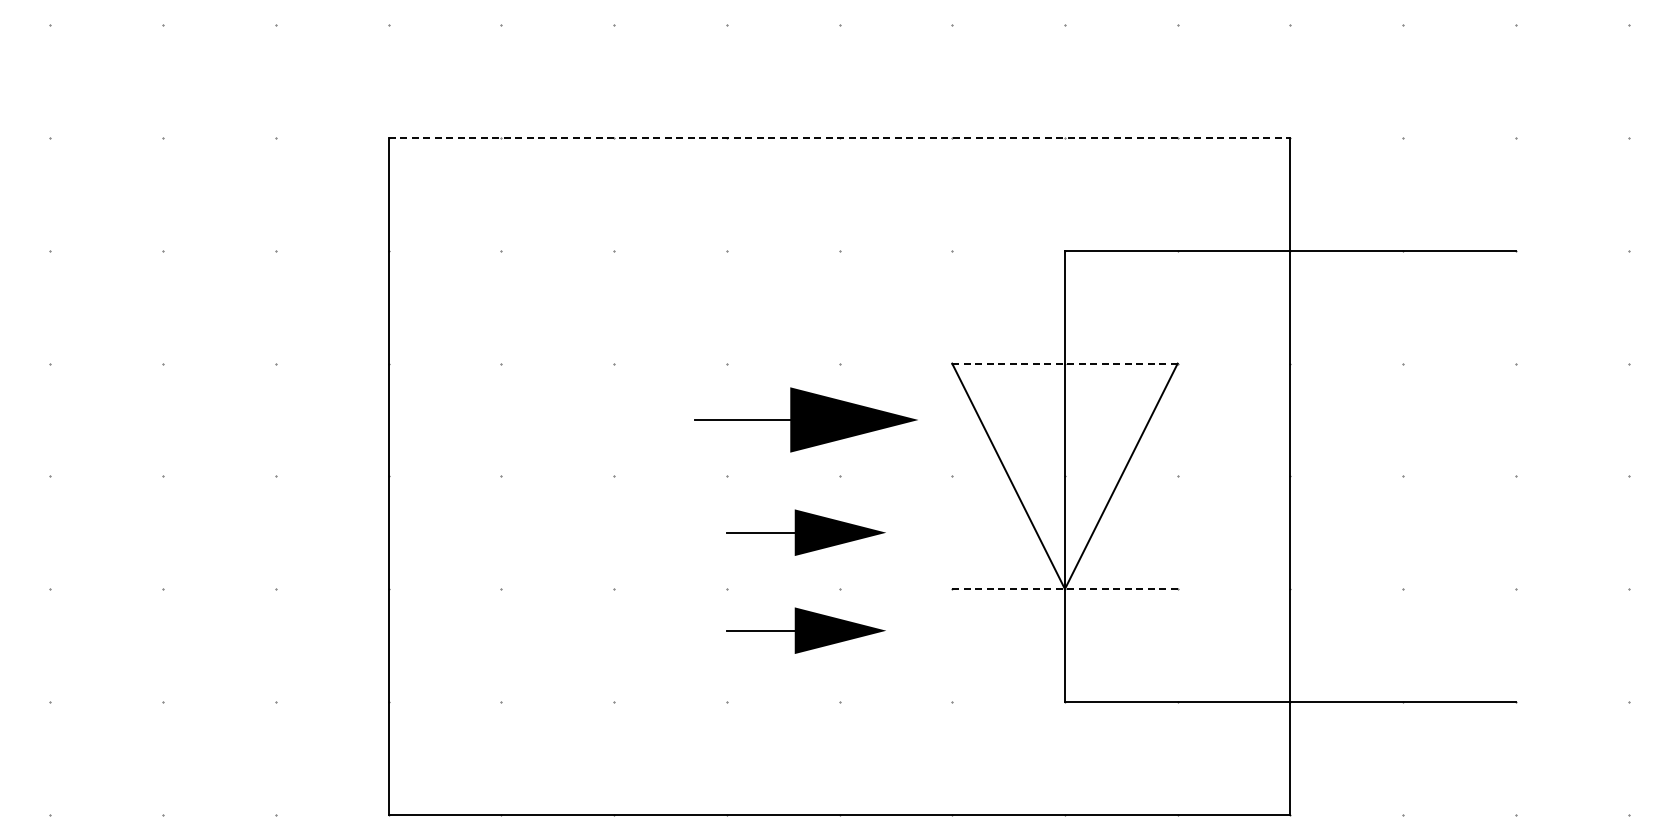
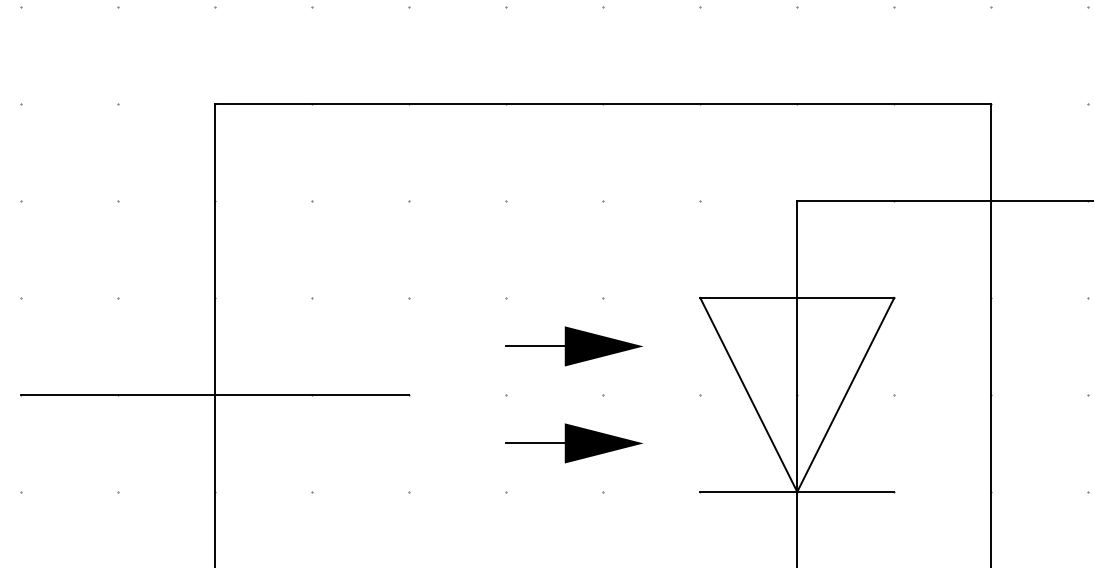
line: (839, 138) -> (603, 104), dashed -> solid
line: (1064, 363) -> (796, 297), dashed -> solid
part: (805, 419) -> (574, 345), size x0.71
line: (388, 476) -> (215, 395), added
line: (1064, 589) -> (796, 492), dashed -> solid
part: (805, 630) -> (574, 527), removed

